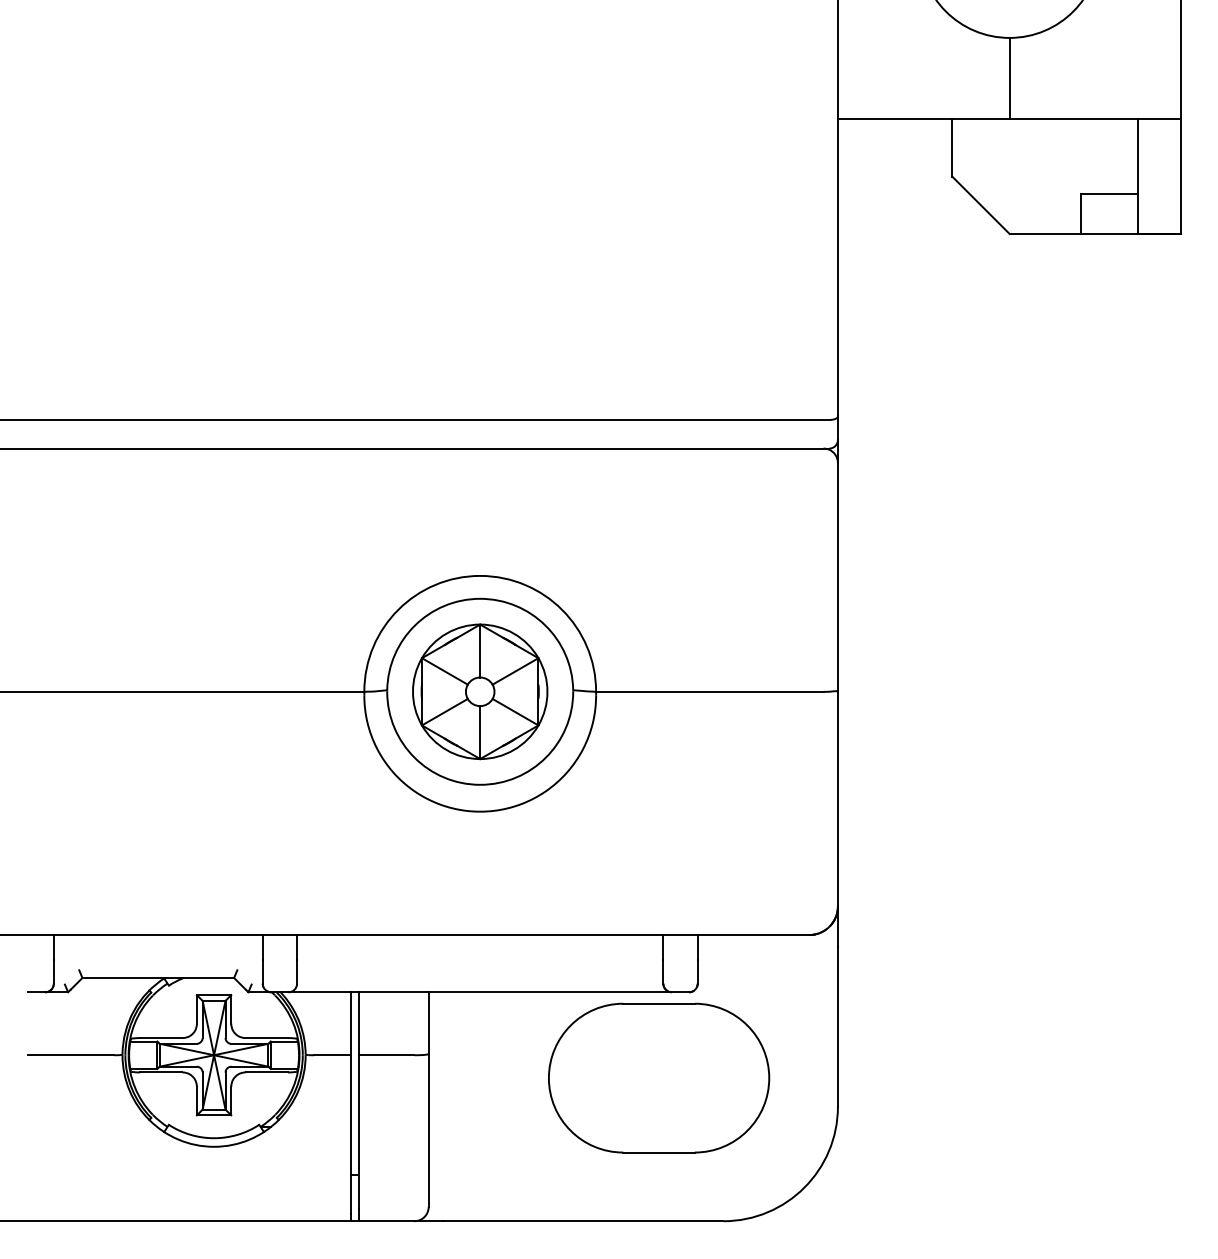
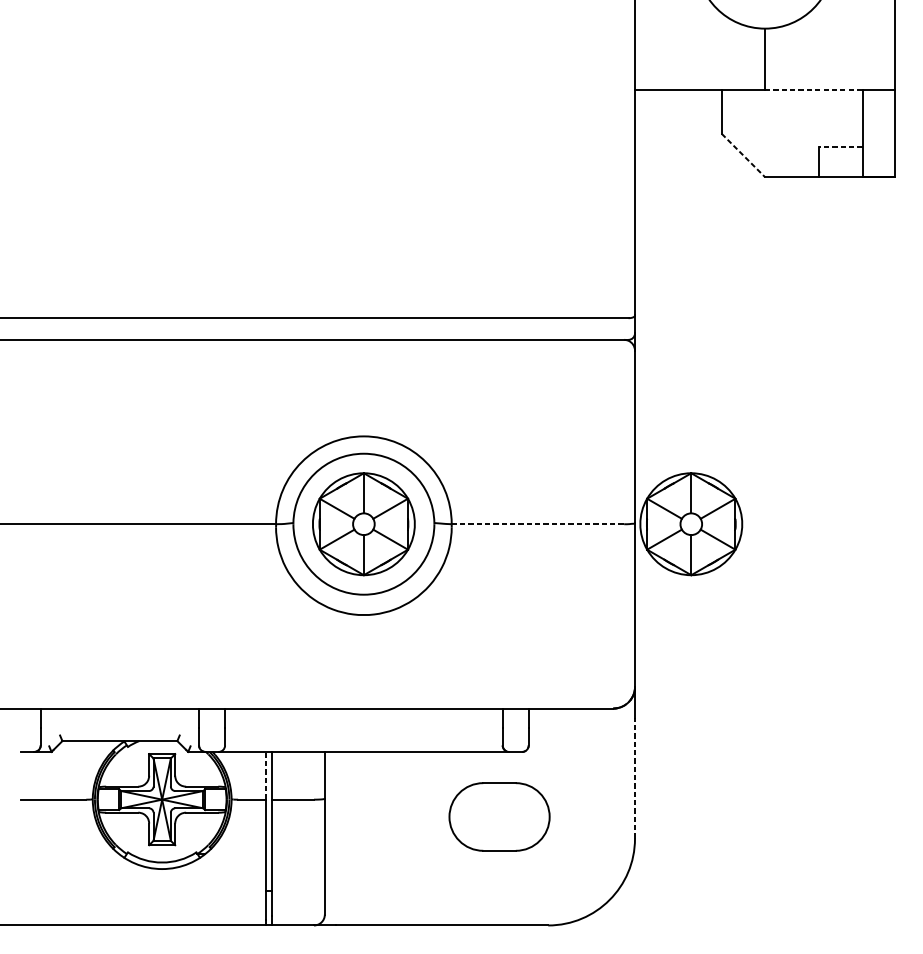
line: (1074, 119) -> (814, 90), solid -> dashed
line: (1109, 193) -> (840, 146), solid -> dashed
line: (981, 205) -> (743, 155), solid -> dashed
line: (709, 691) -> (537, 523), solid -> dashed
part: (912, 691) -> (691, 523), added
line: (351, 1023) -> (266, 775), solid -> dashed
line: (837, 1026) -> (634, 777), solid -> dashed
part: (659, 1077) -> (499, 816), size x0.6

